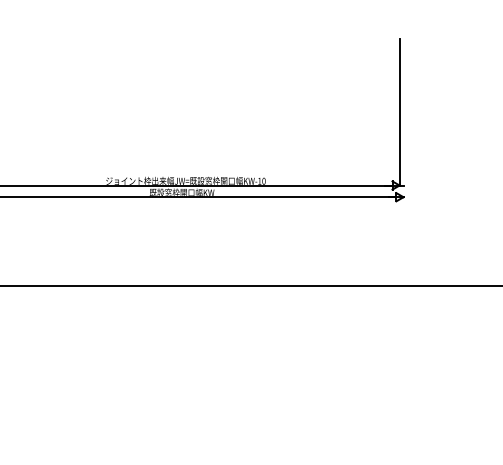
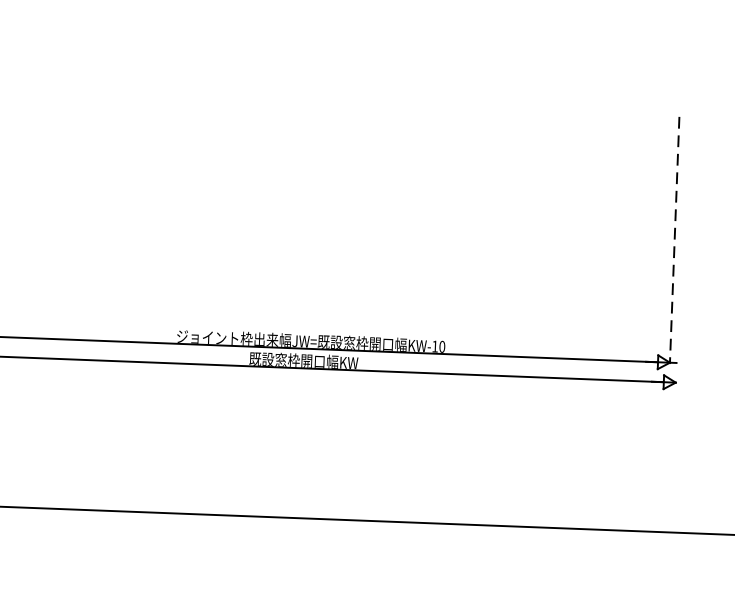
line: (399, 112) -> (674, 239), solid -> dashed

